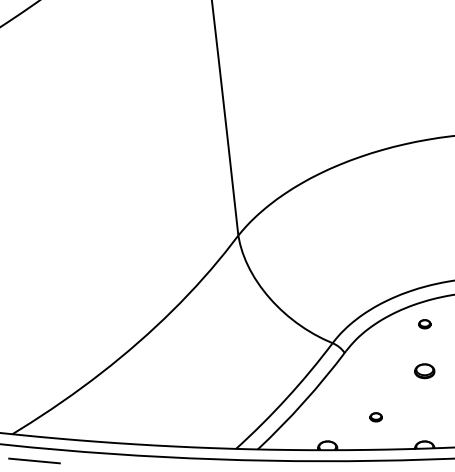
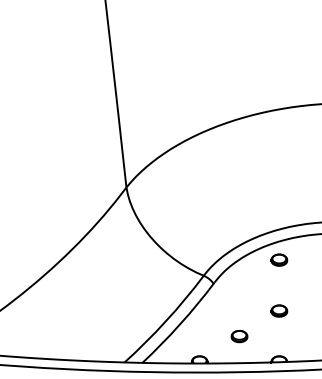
part: (424, 324) -> (279, 260), size x1.67
part: (424, 371) -> (279, 311), moved
part: (375, 417) -> (238, 336), size x1.67

